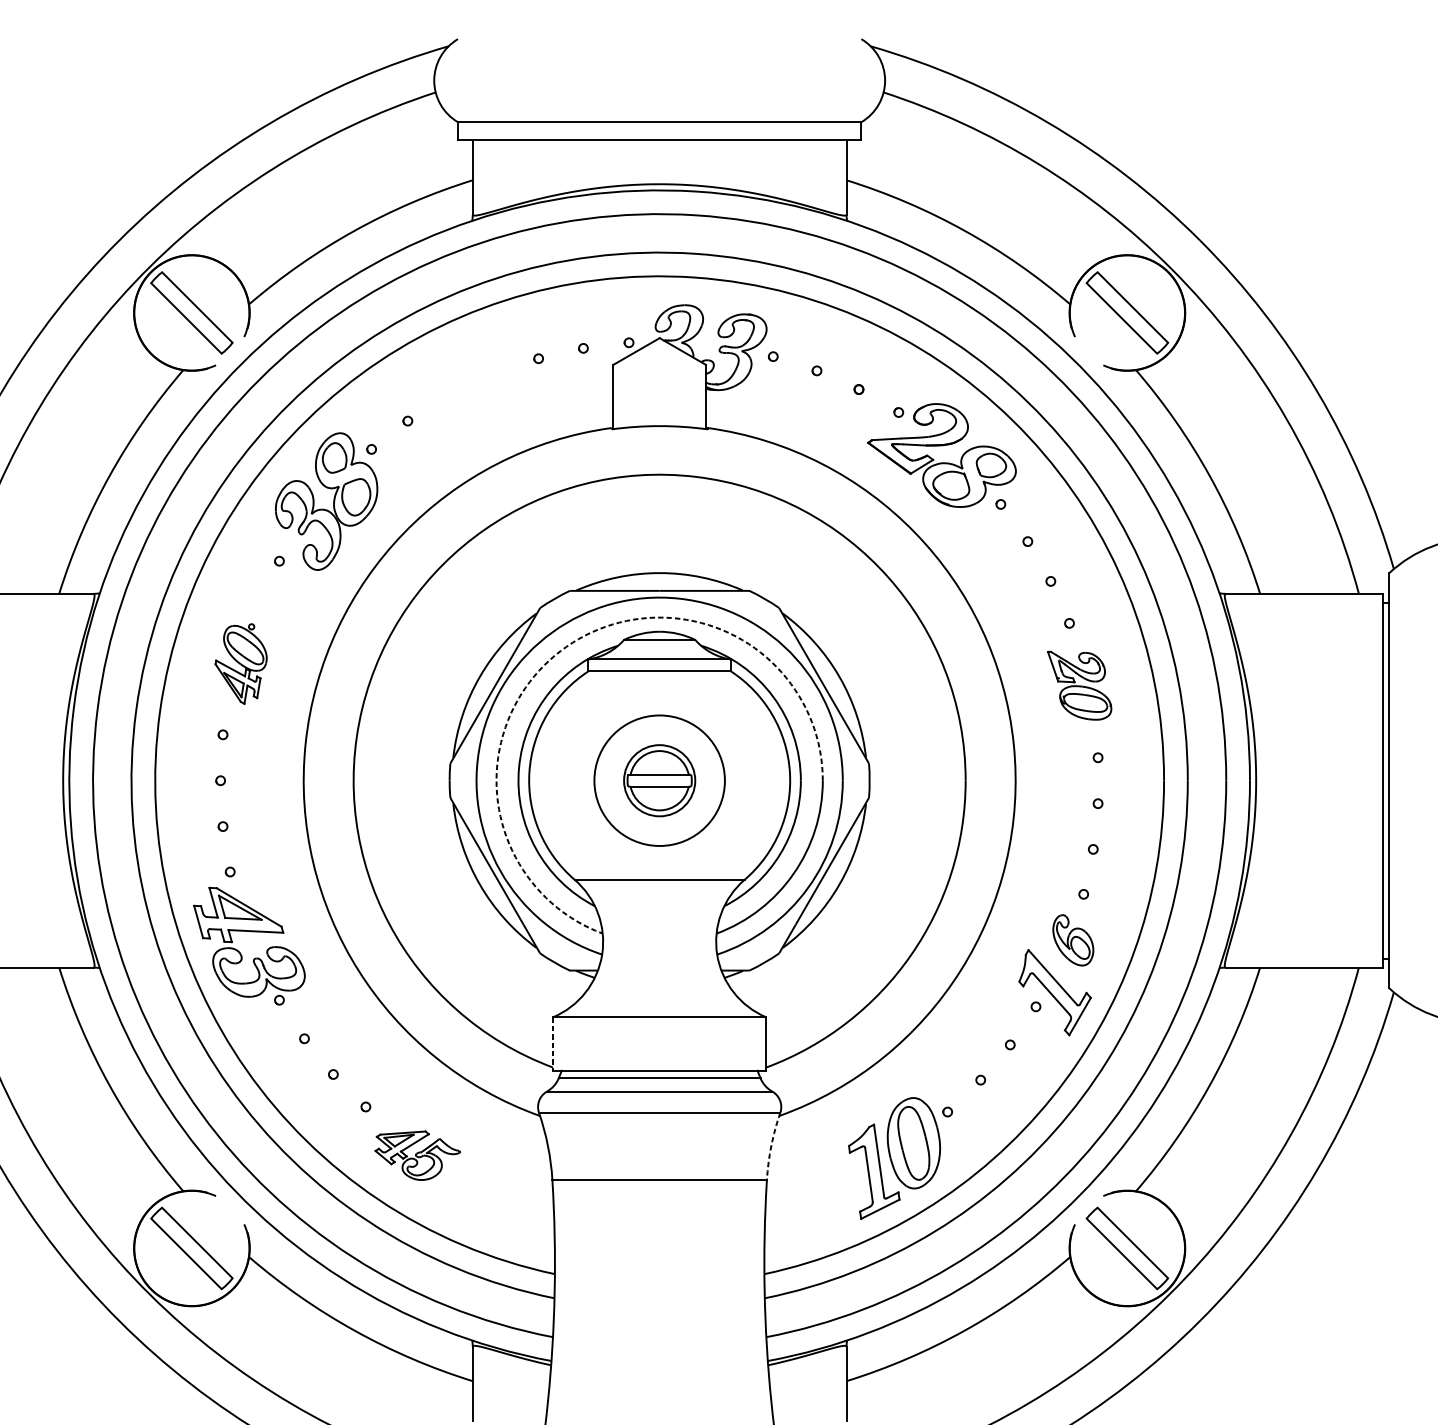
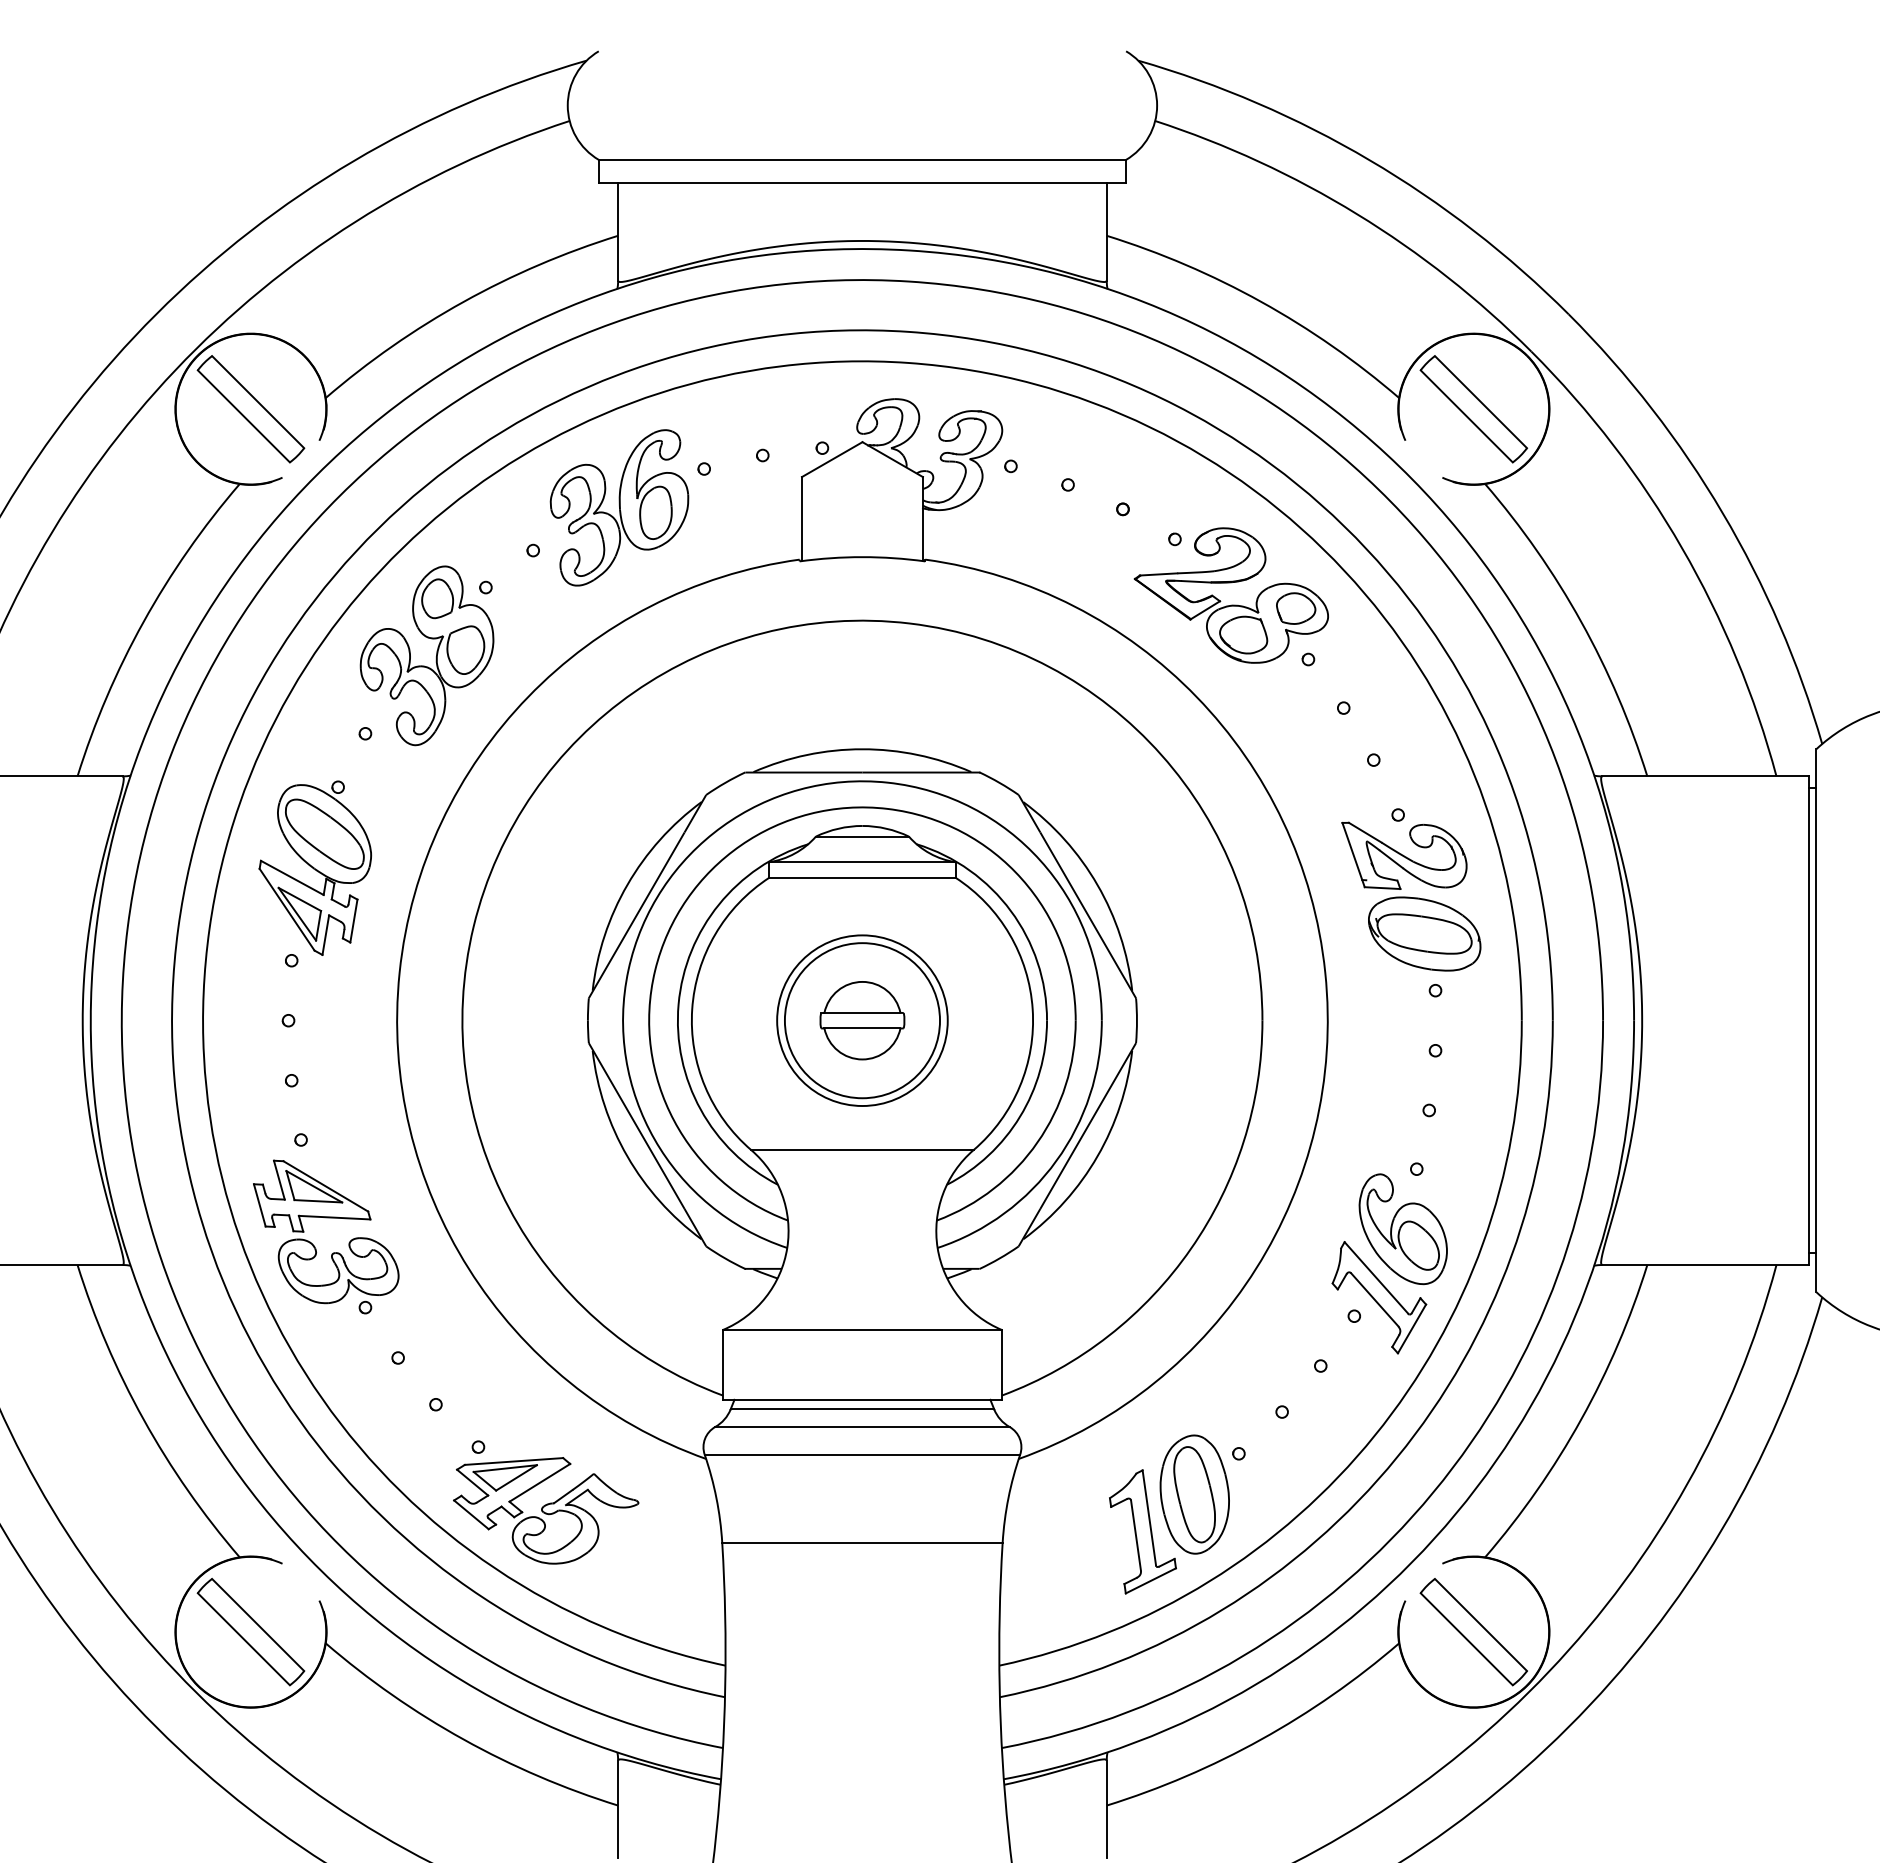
part: (473, 388) -> (619, 507), added
arc: (566, 646) -> (740, 845), dashed -> solid
part: (241, 663) -> (315, 867), size x1.67
part: (1079, 685) -> (1411, 896), size x1.67
circle: (659, 780) -> (862, 1020), size x1.67
part: (1072, 940) -> (1402, 1229), size x1.67
line: (552, 1043) -> (722, 1364), dashed -> solid
arc: (771, 1146) -> (1008, 1498), dashed -> solid
part: (417, 1155) -> (546, 1510), size x1.67

